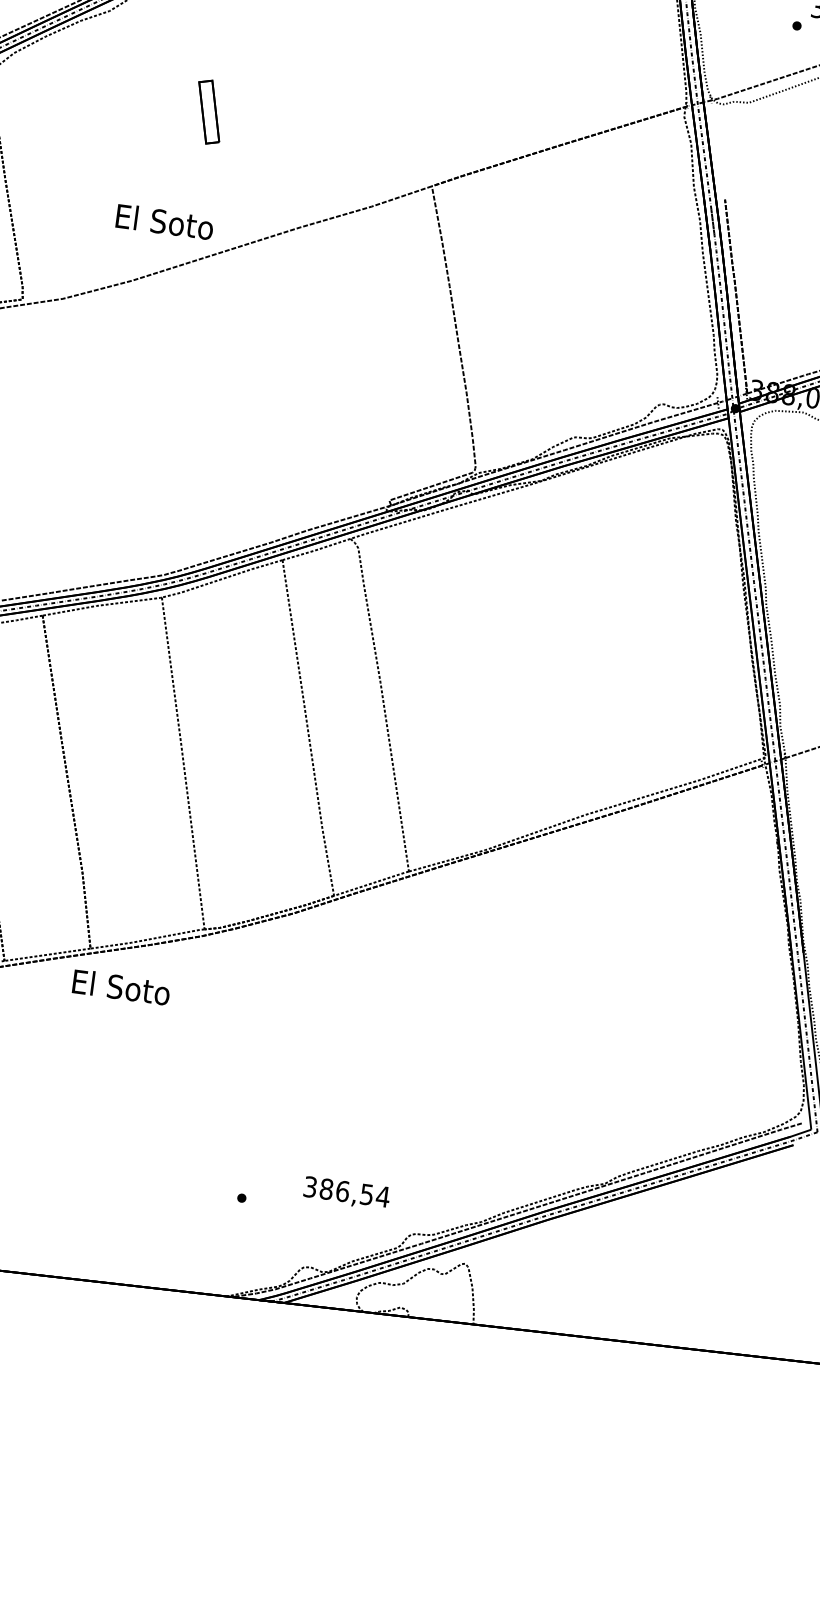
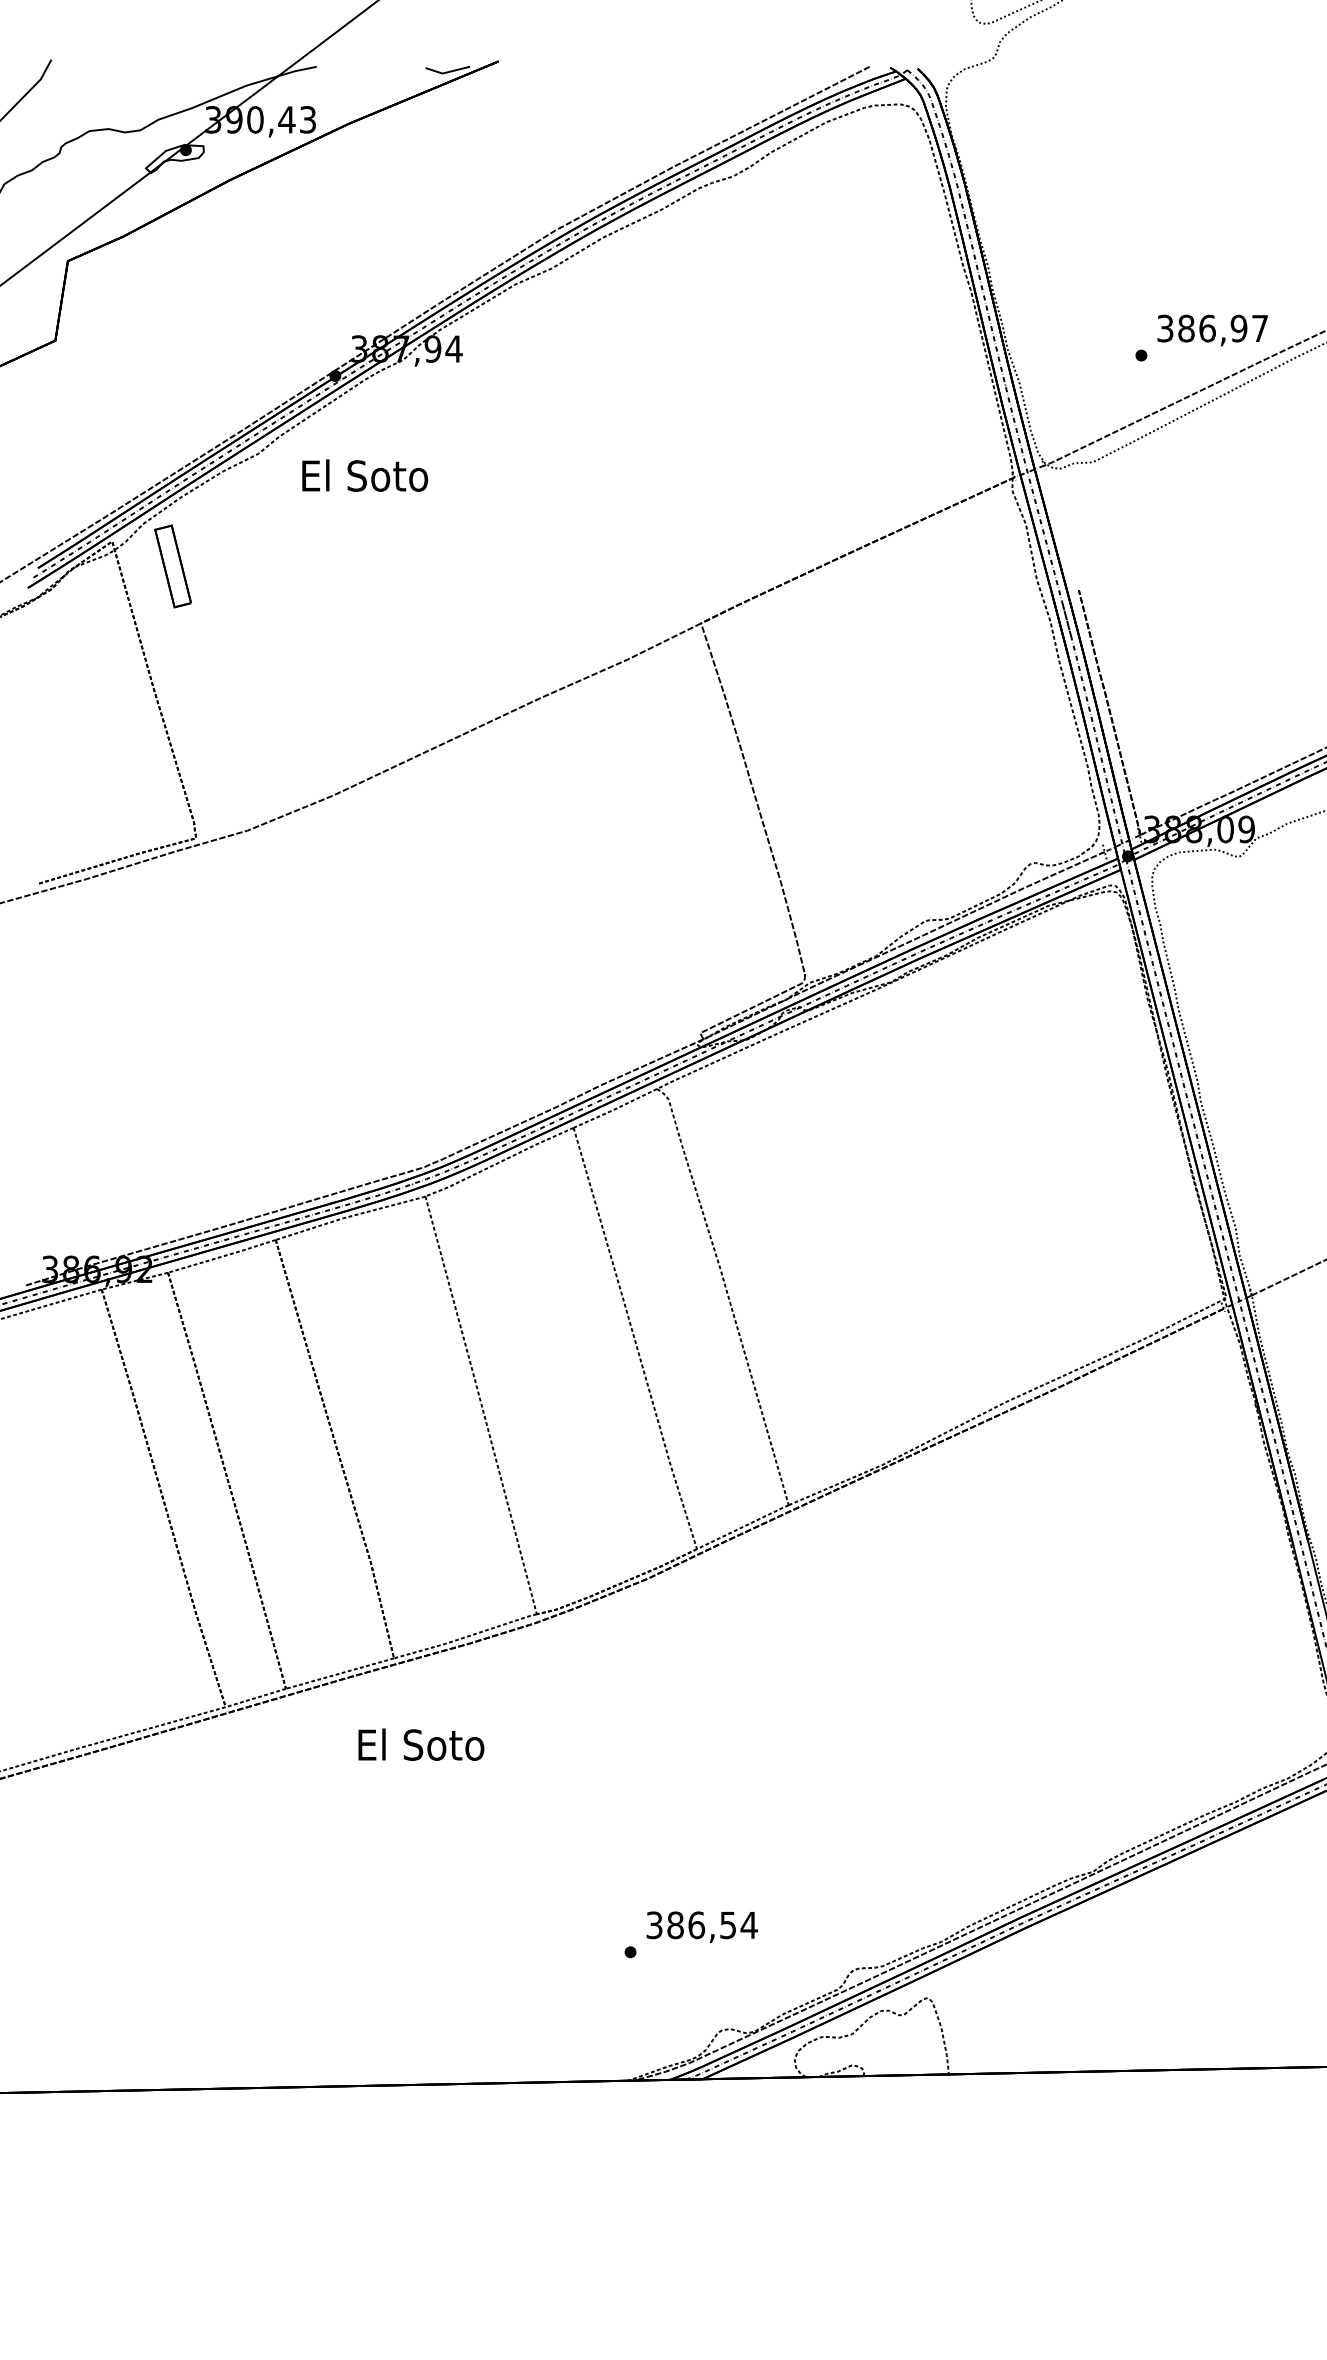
part: (208, 112) -> (172, 566), moved
text: (165, 221) -> (365, 475), moved
text: (121, 987) -> (421, 1744), moved
text: (346, 1192) -> (701, 1926), moved

